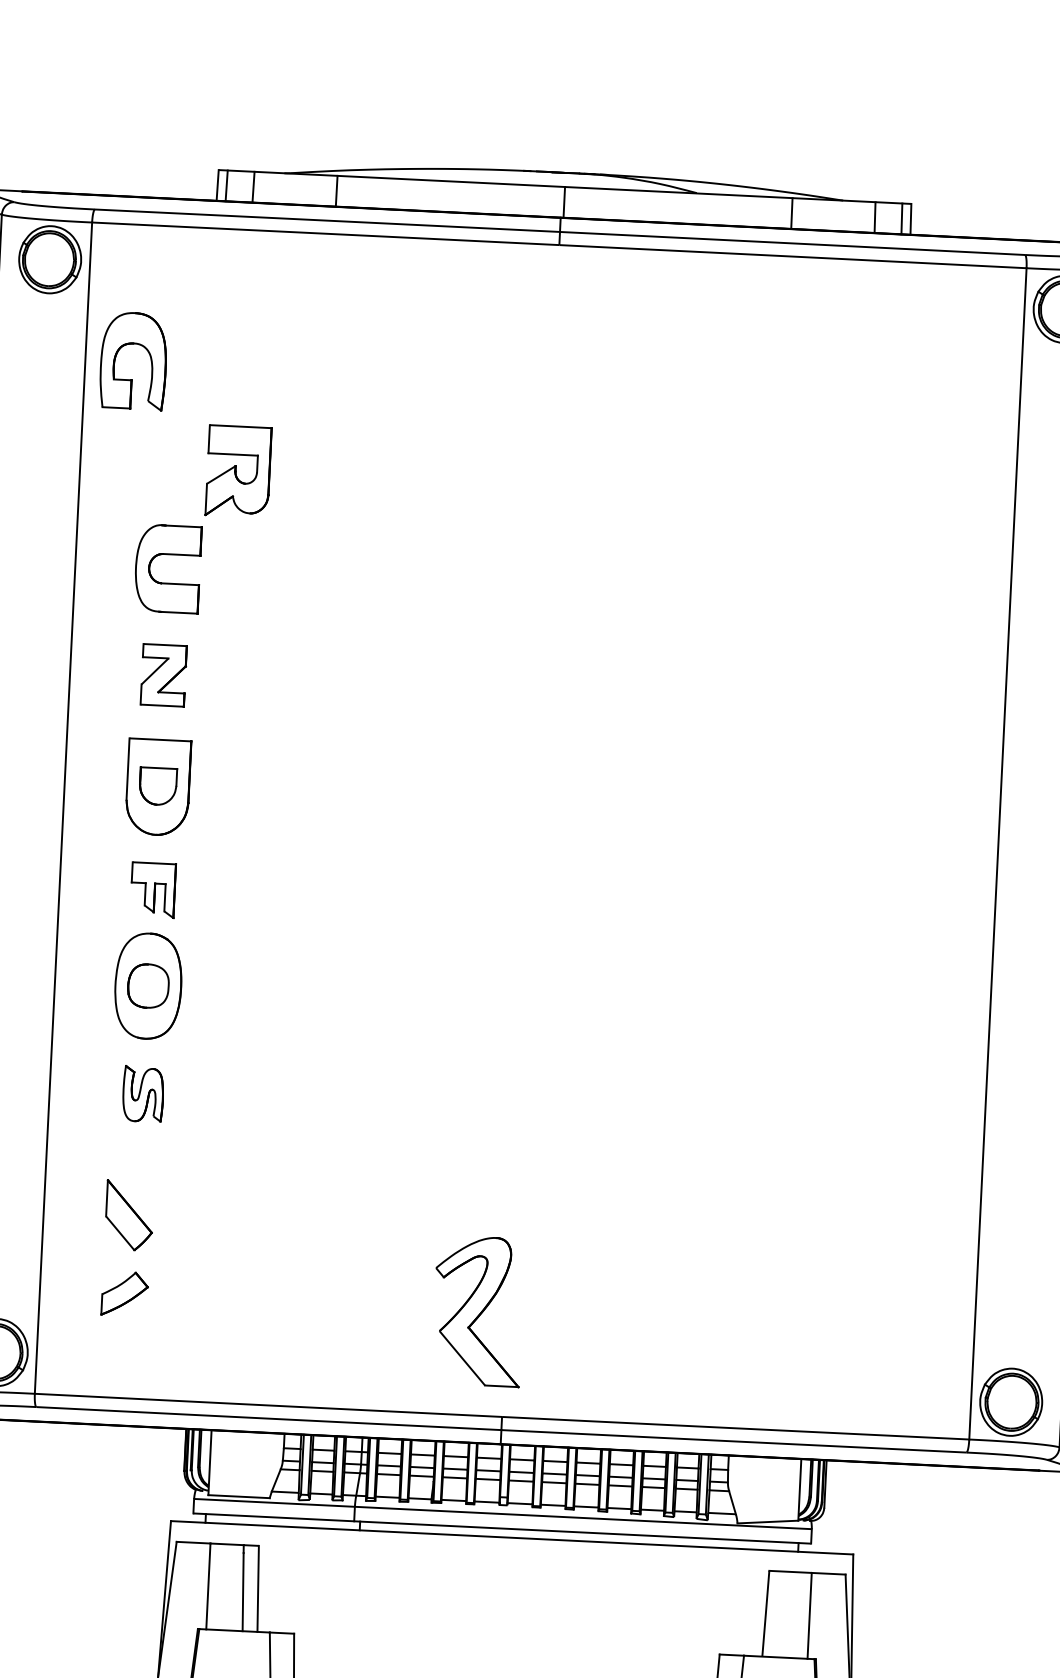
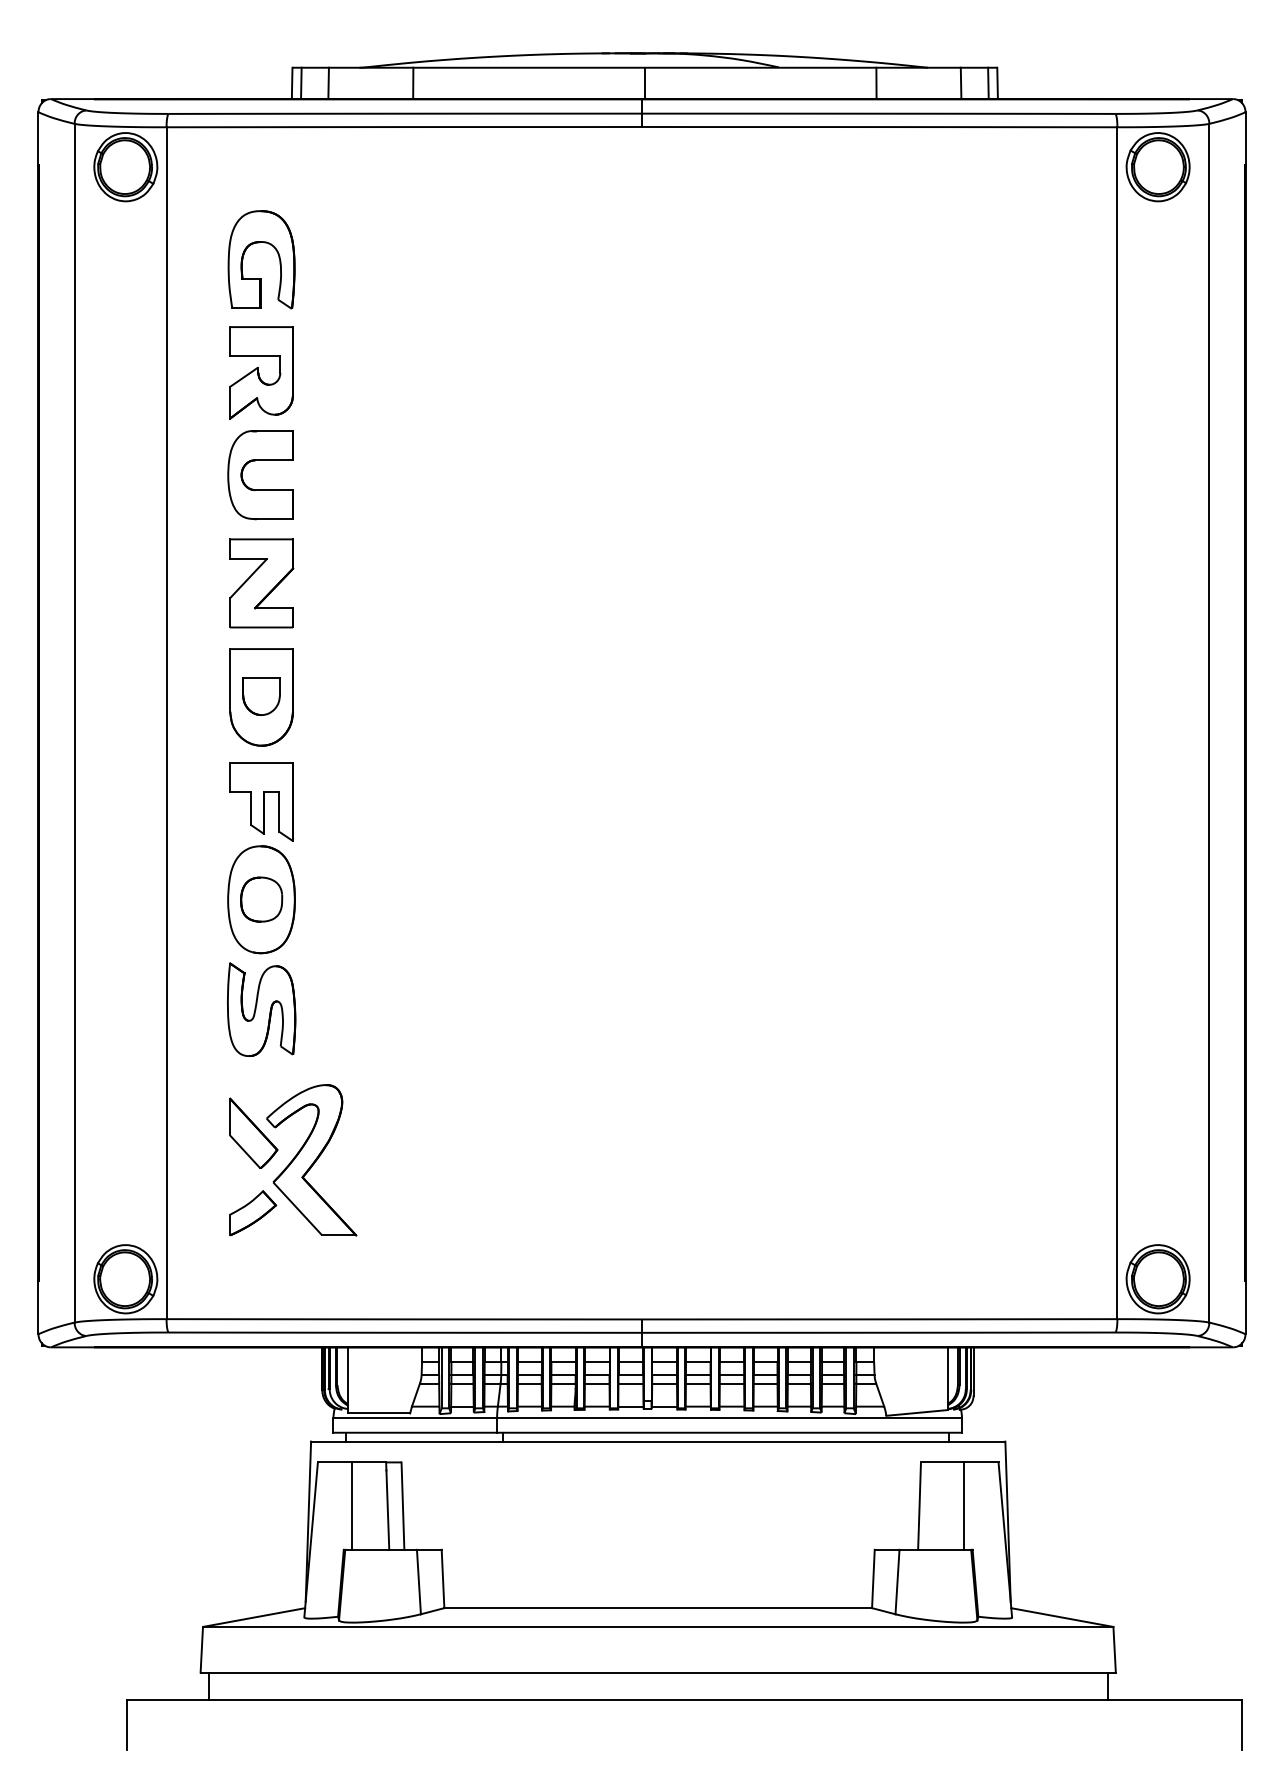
part: (132, 344) -> (259, 243), moved
part: (238, 471) -> (261, 372), moved
part: (163, 675) -> (261, 583), size x1.43
part: (153, 889) -> (261, 801), size x1.43
part: (143, 1094) -> (261, 1009), size x1.67
part: (478, 1311) -> (311, 1160), moved

